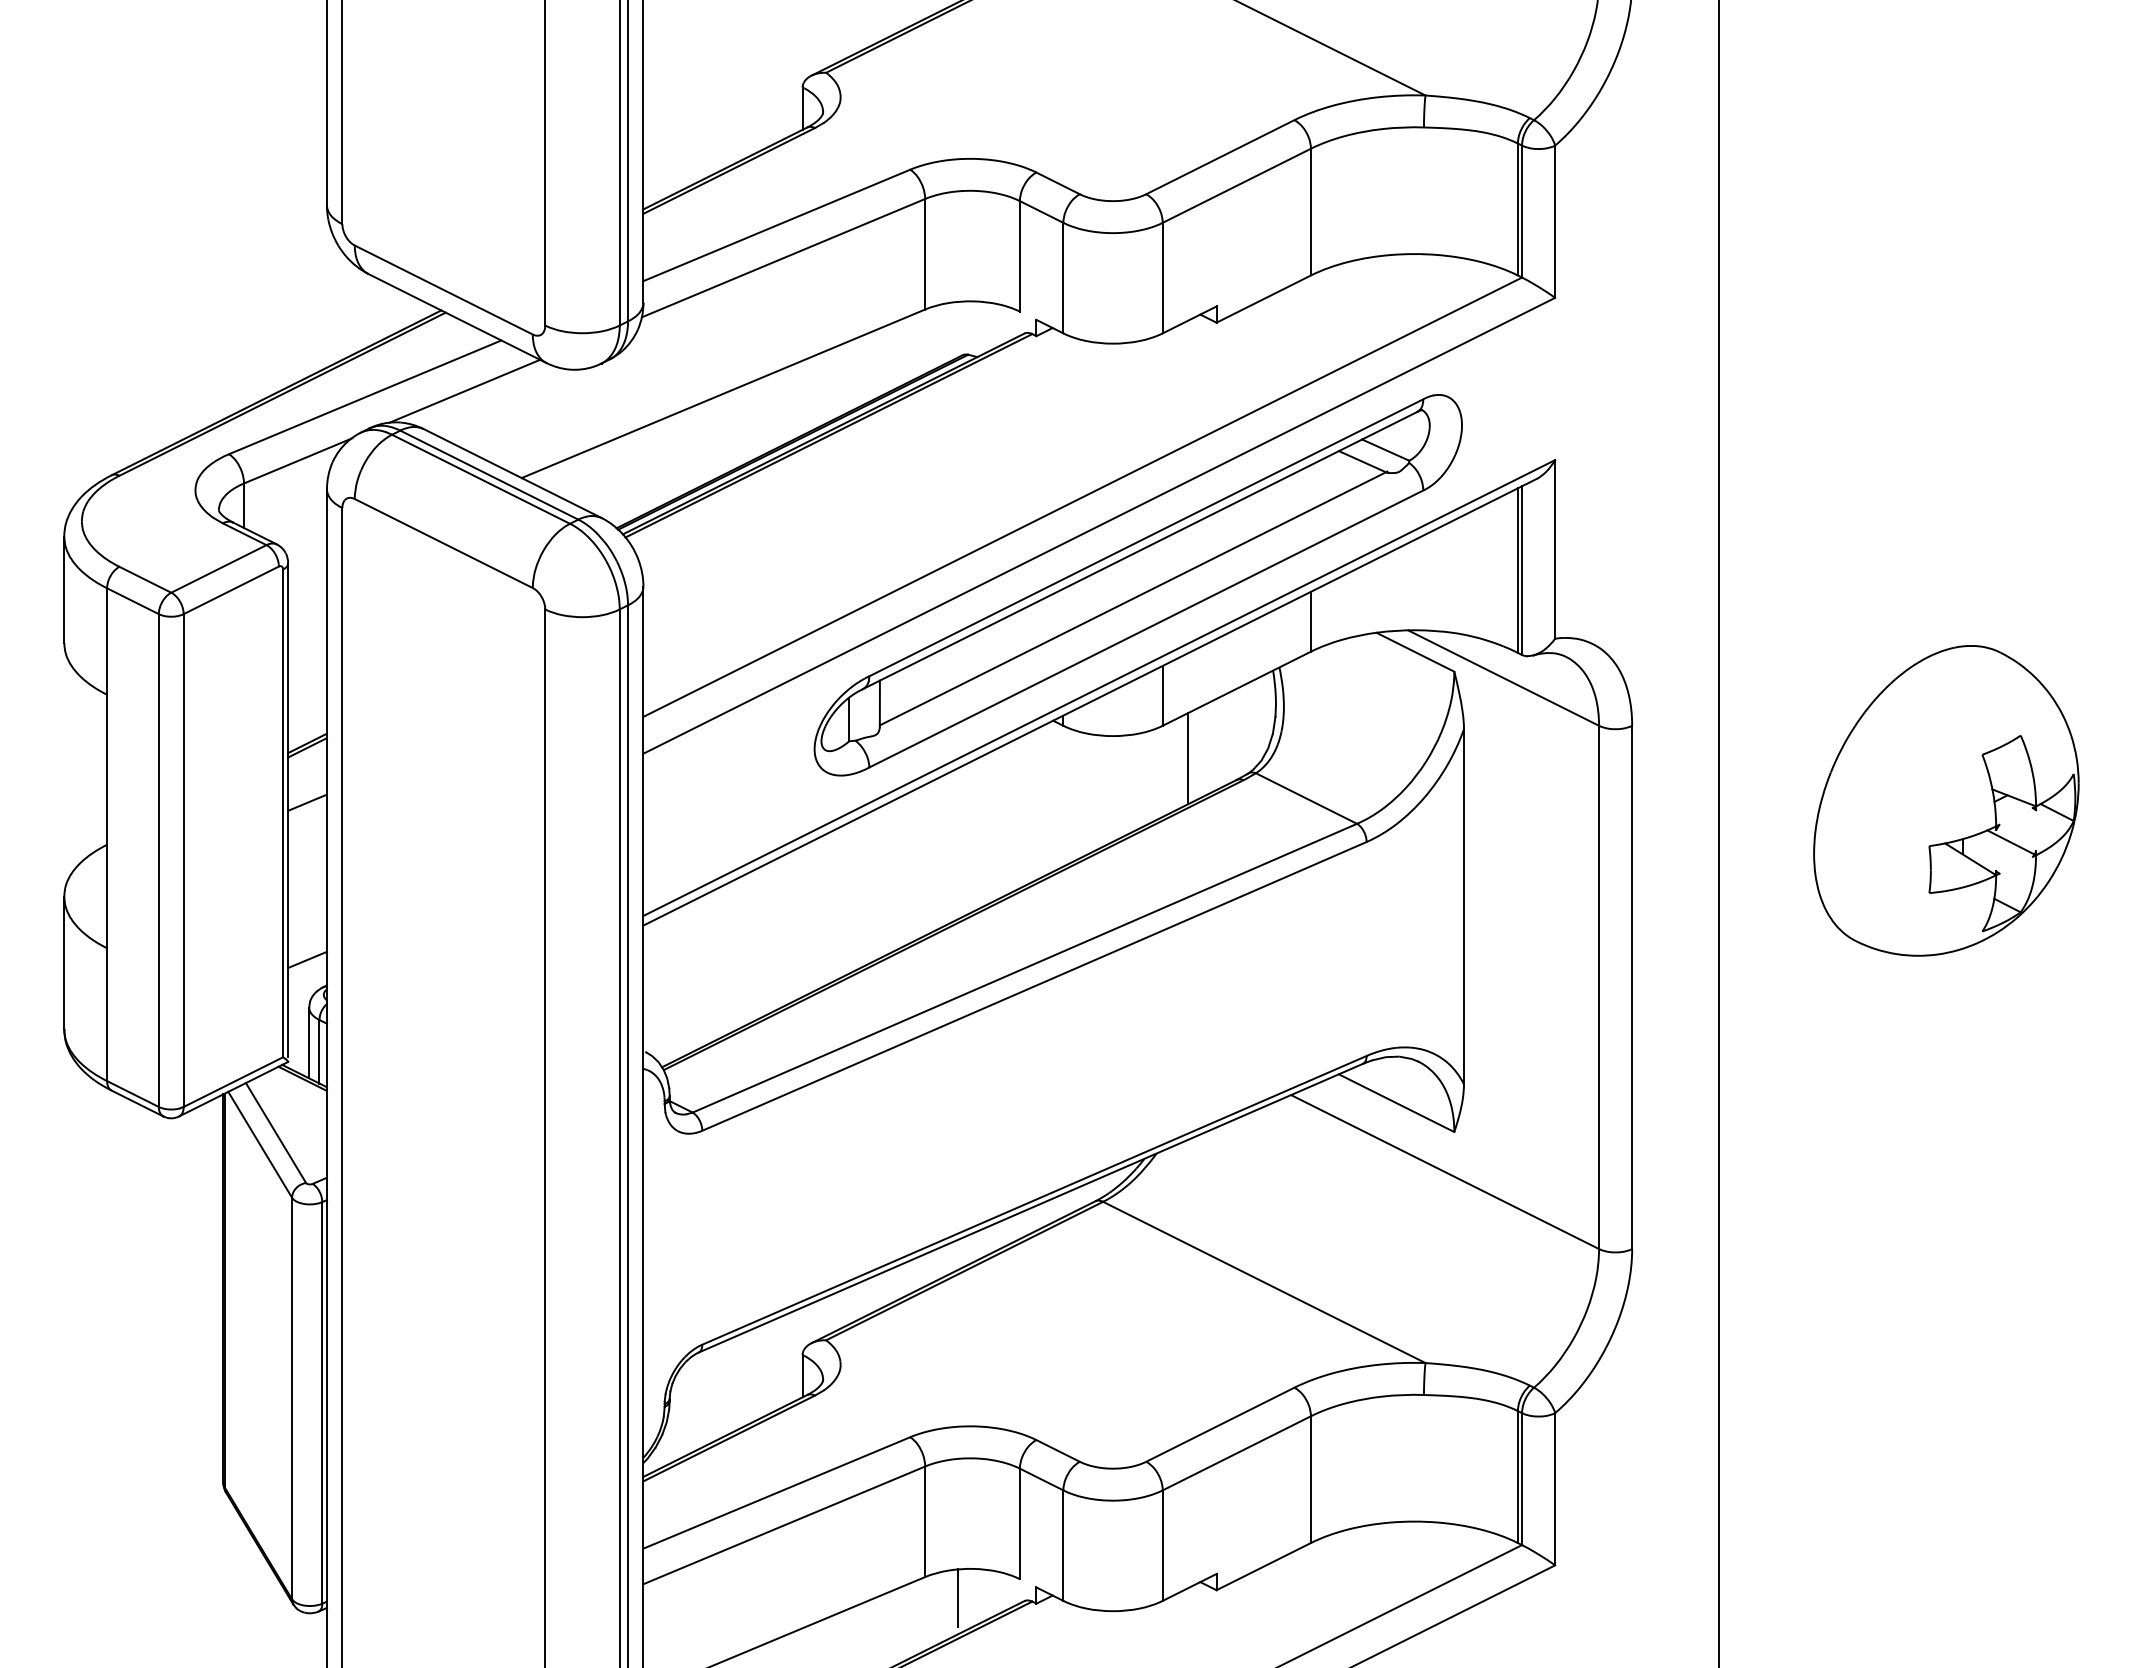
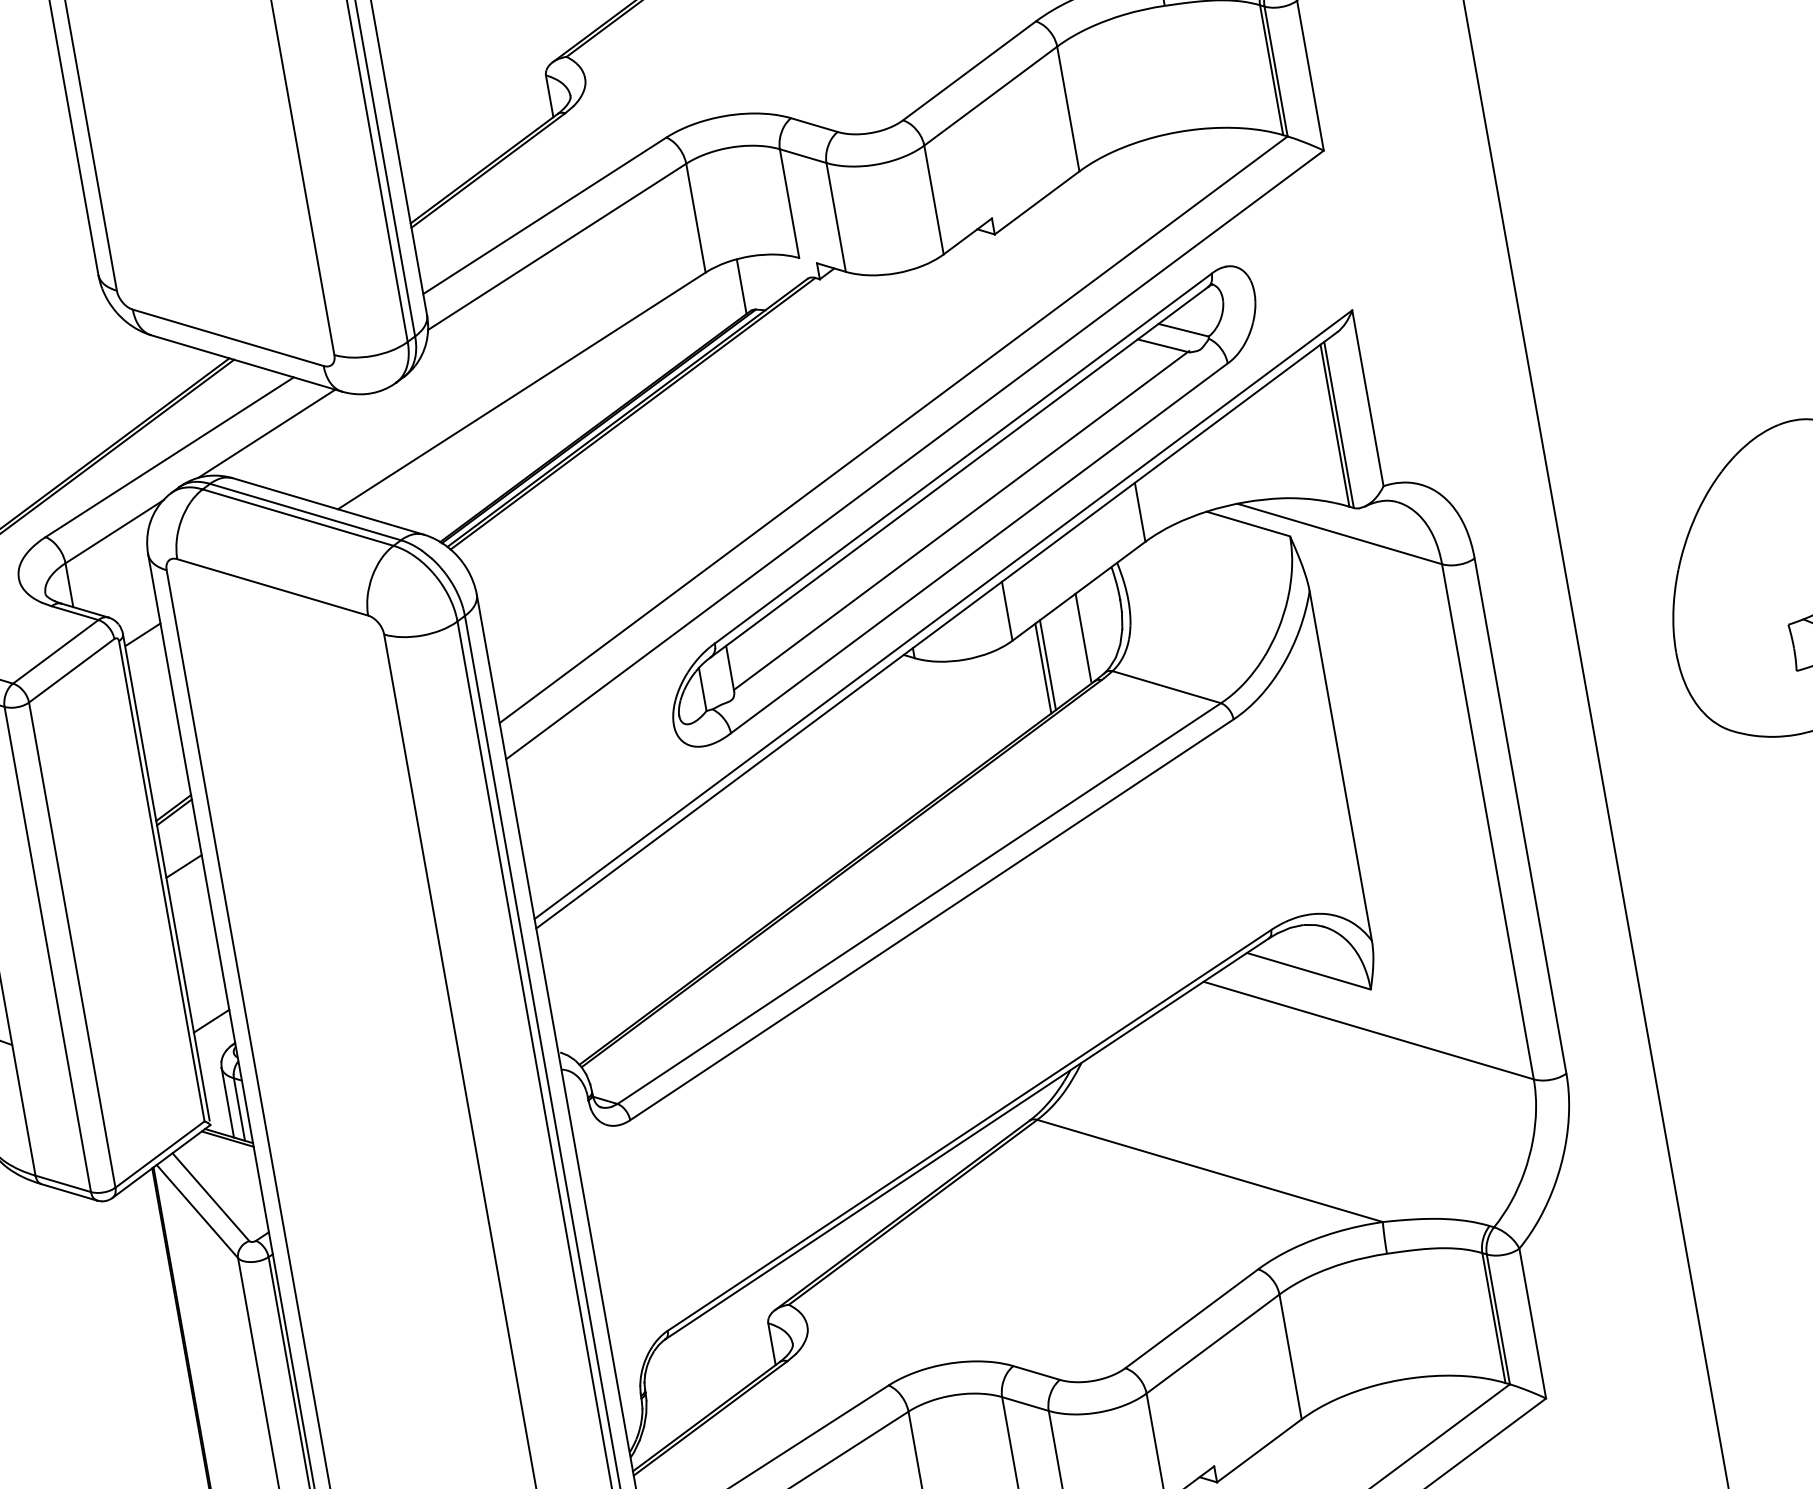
line: (958, 329) -> (741, 286), added
line: (307, 566) -> (142, 633), added
line: (1233, 734) -> (1083, 636), added
line: (1193, 755) -> (1047, 664), added

